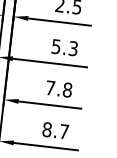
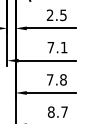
text: (64, 47) -> (57, 47), 5.3 -> 7.1

